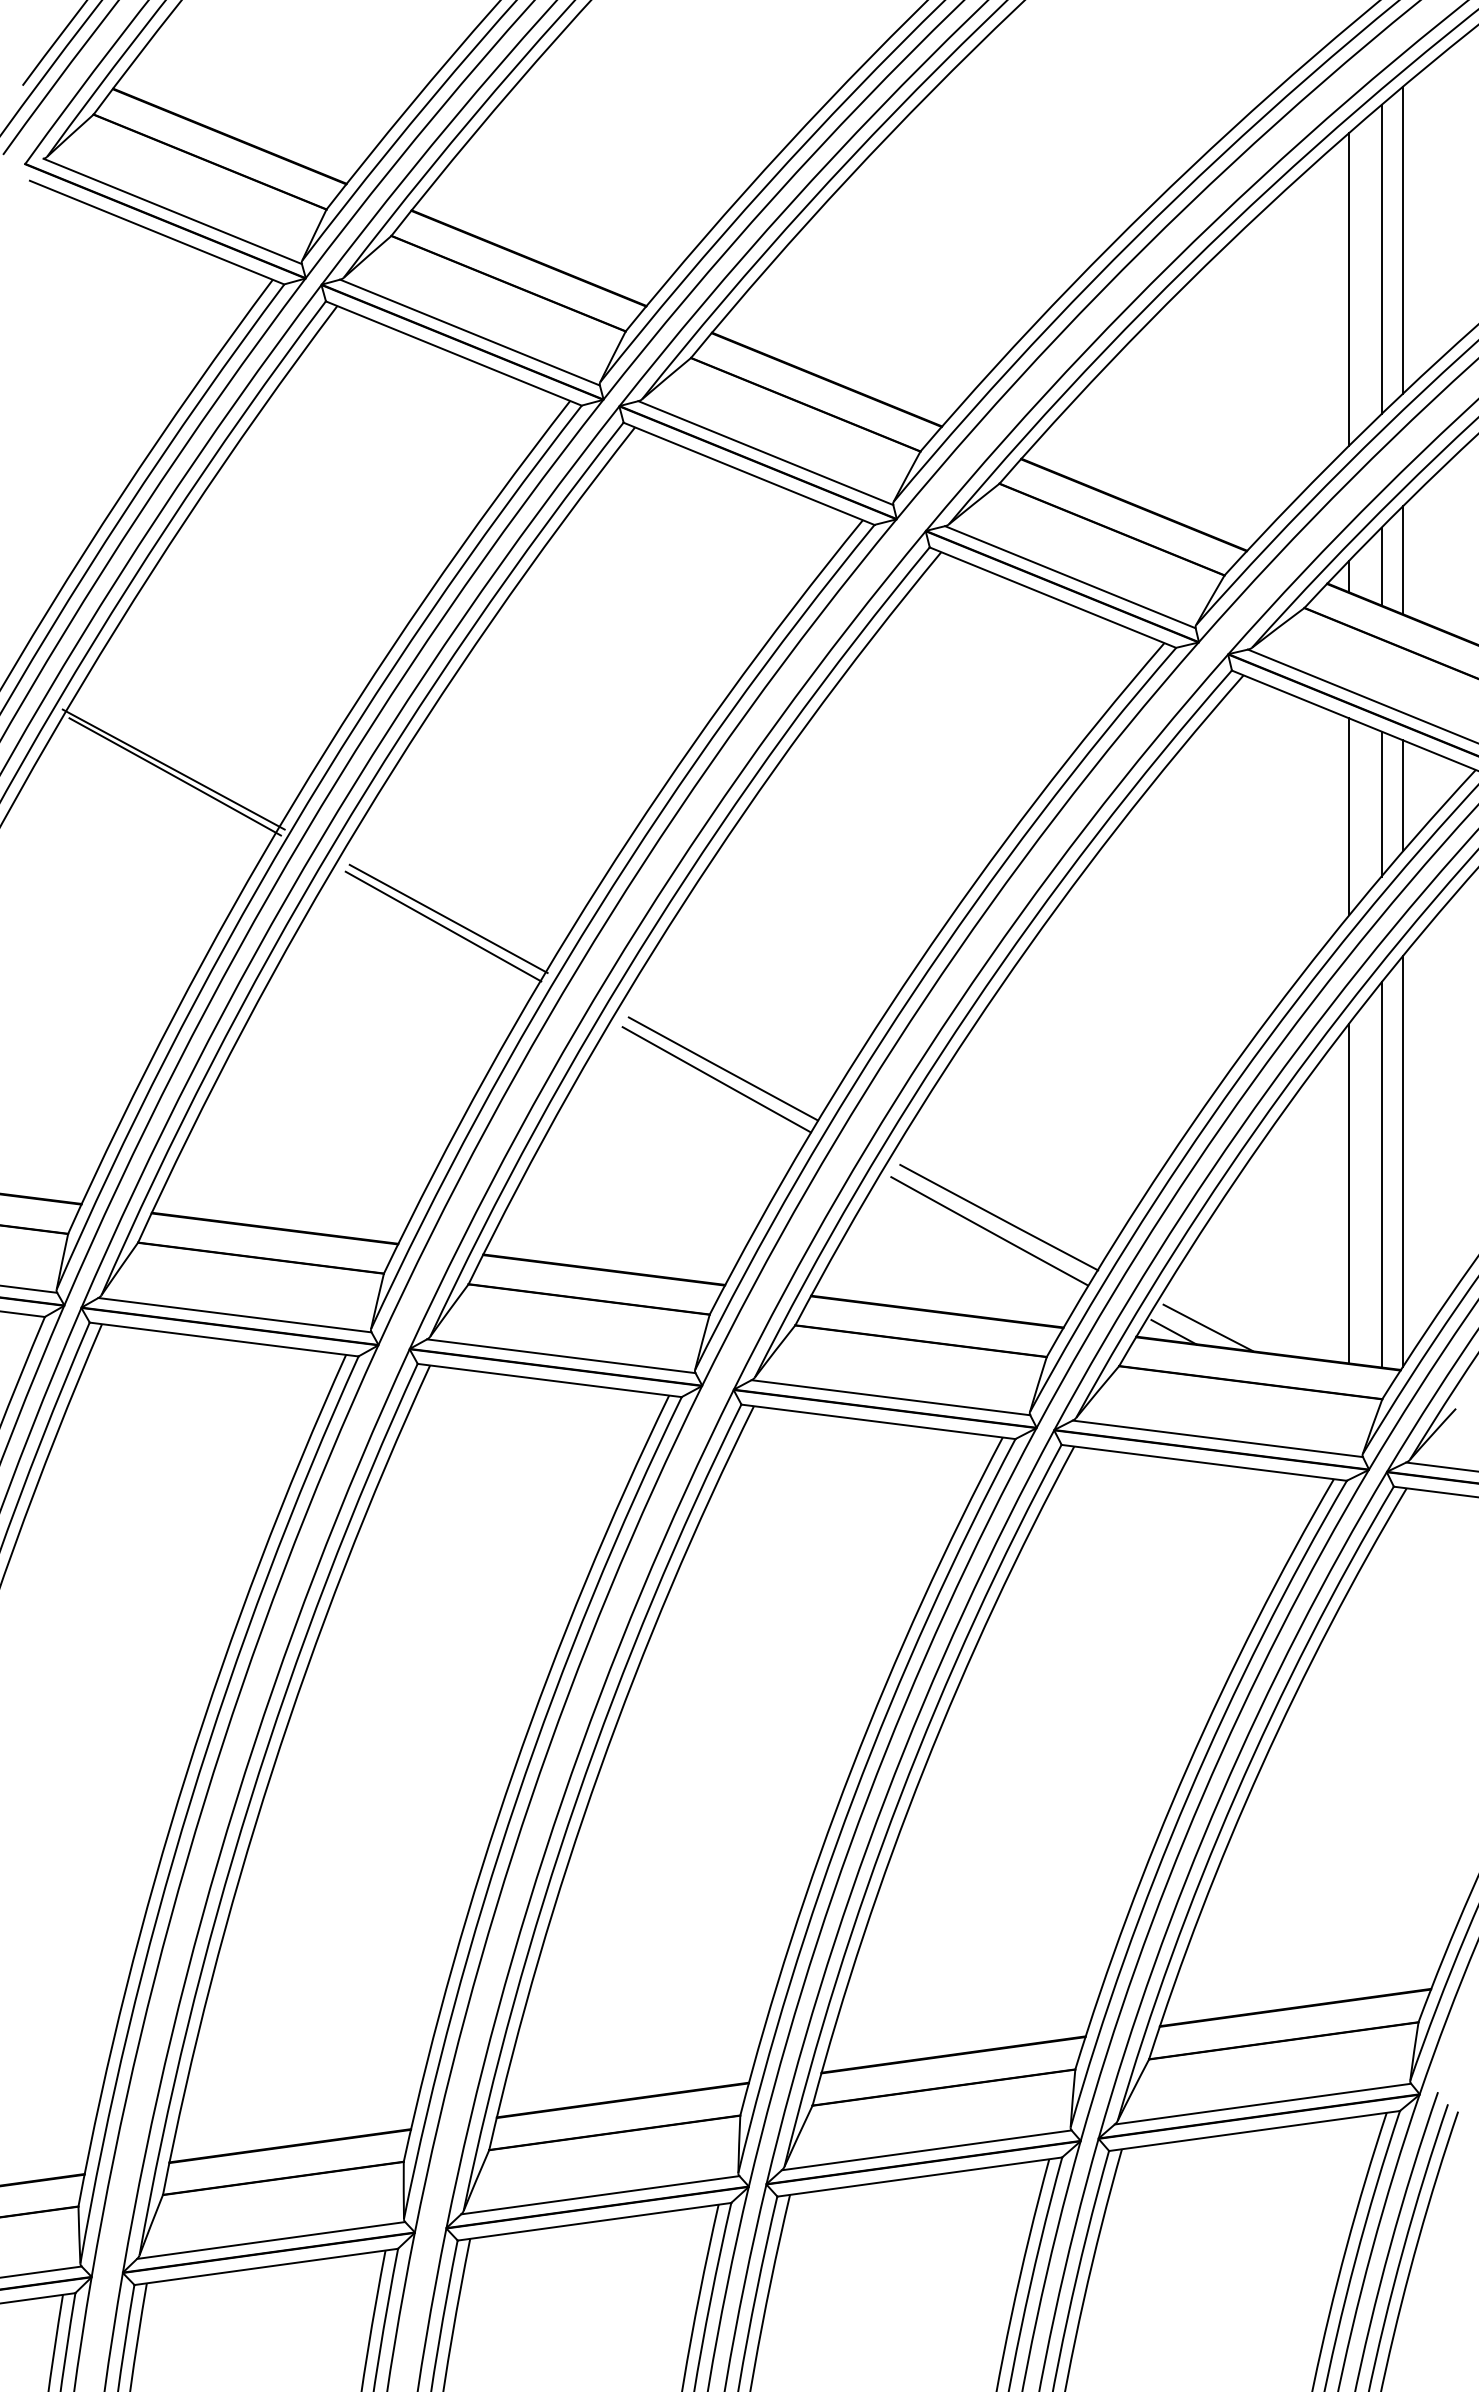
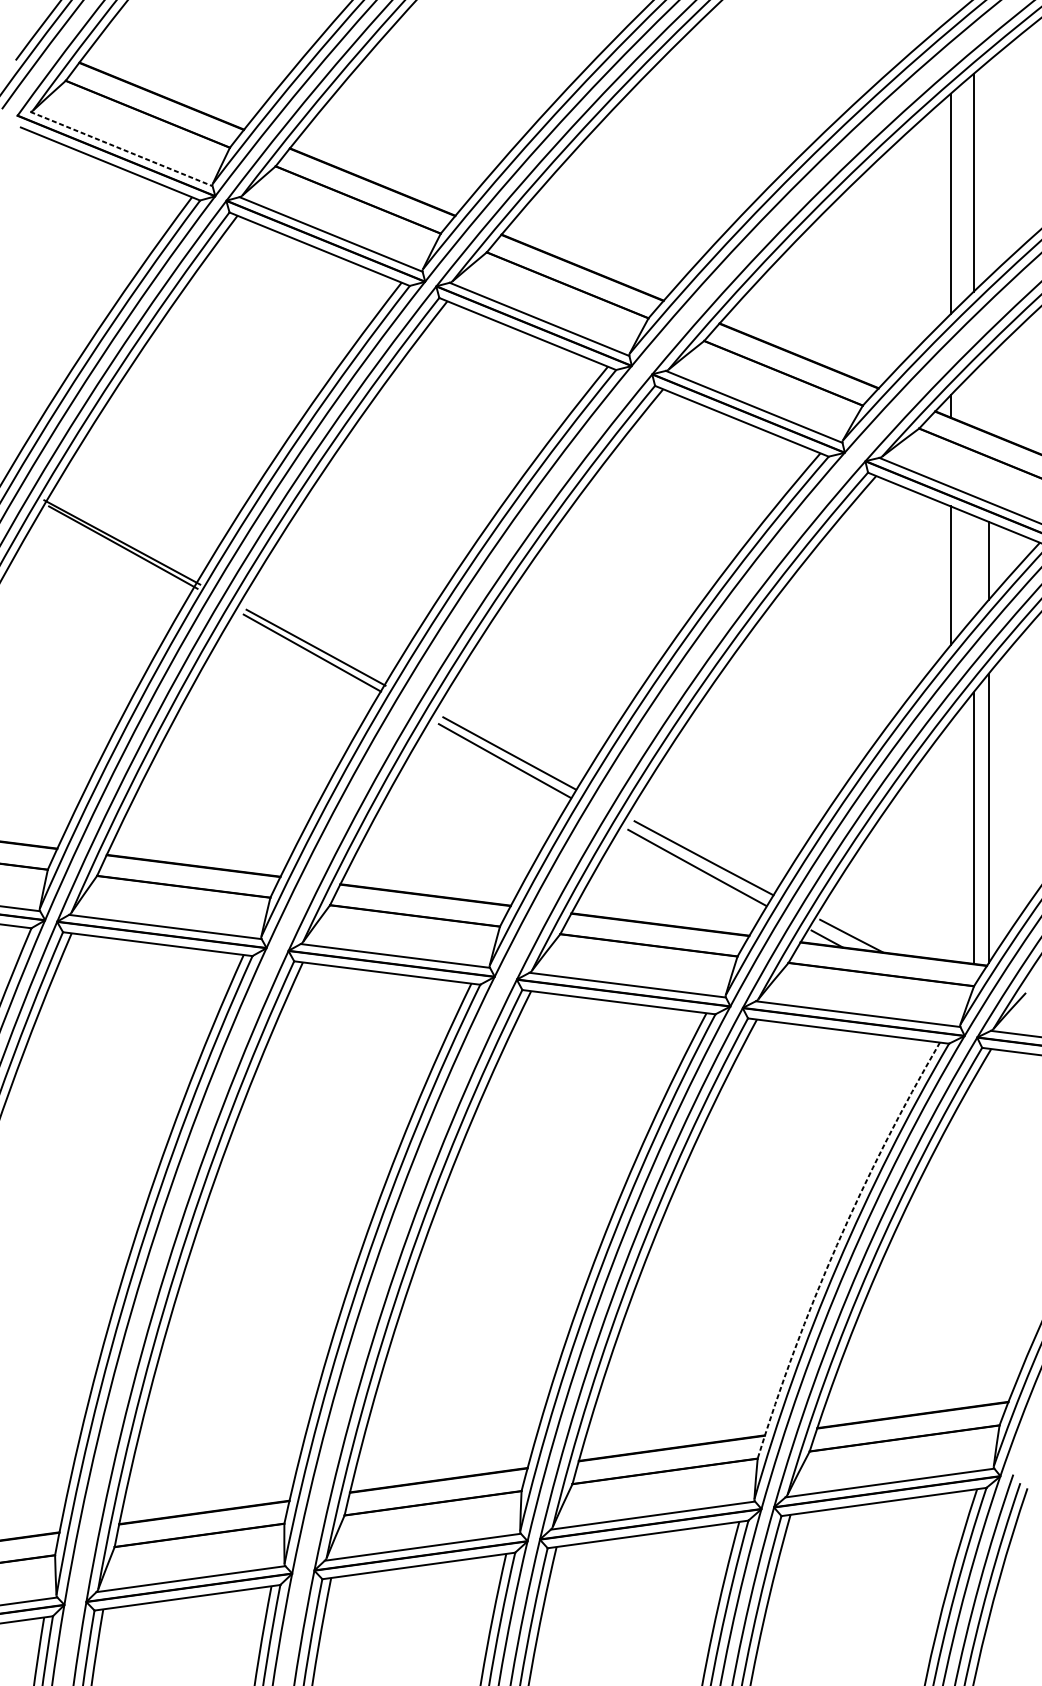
line: (172, 211) -> (121, 149), solid -> dashed
line: (1403, 239) -> (988, 168), removed
line: (1403, 560) -> (988, 395), removed
line: (1381, 566) -> (973, 399), removed
line: (1381, 803) -> (973, 566), removed
line: (1349, 1193) -> (950, 841), removed
arc: (1187, 1766) -> (836, 1245), solid -> dashed

